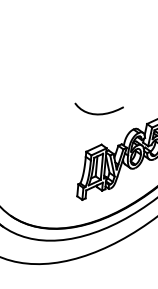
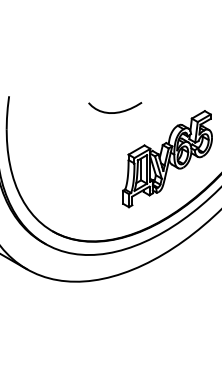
curve: (99, 113) -> (116, 111), moved

